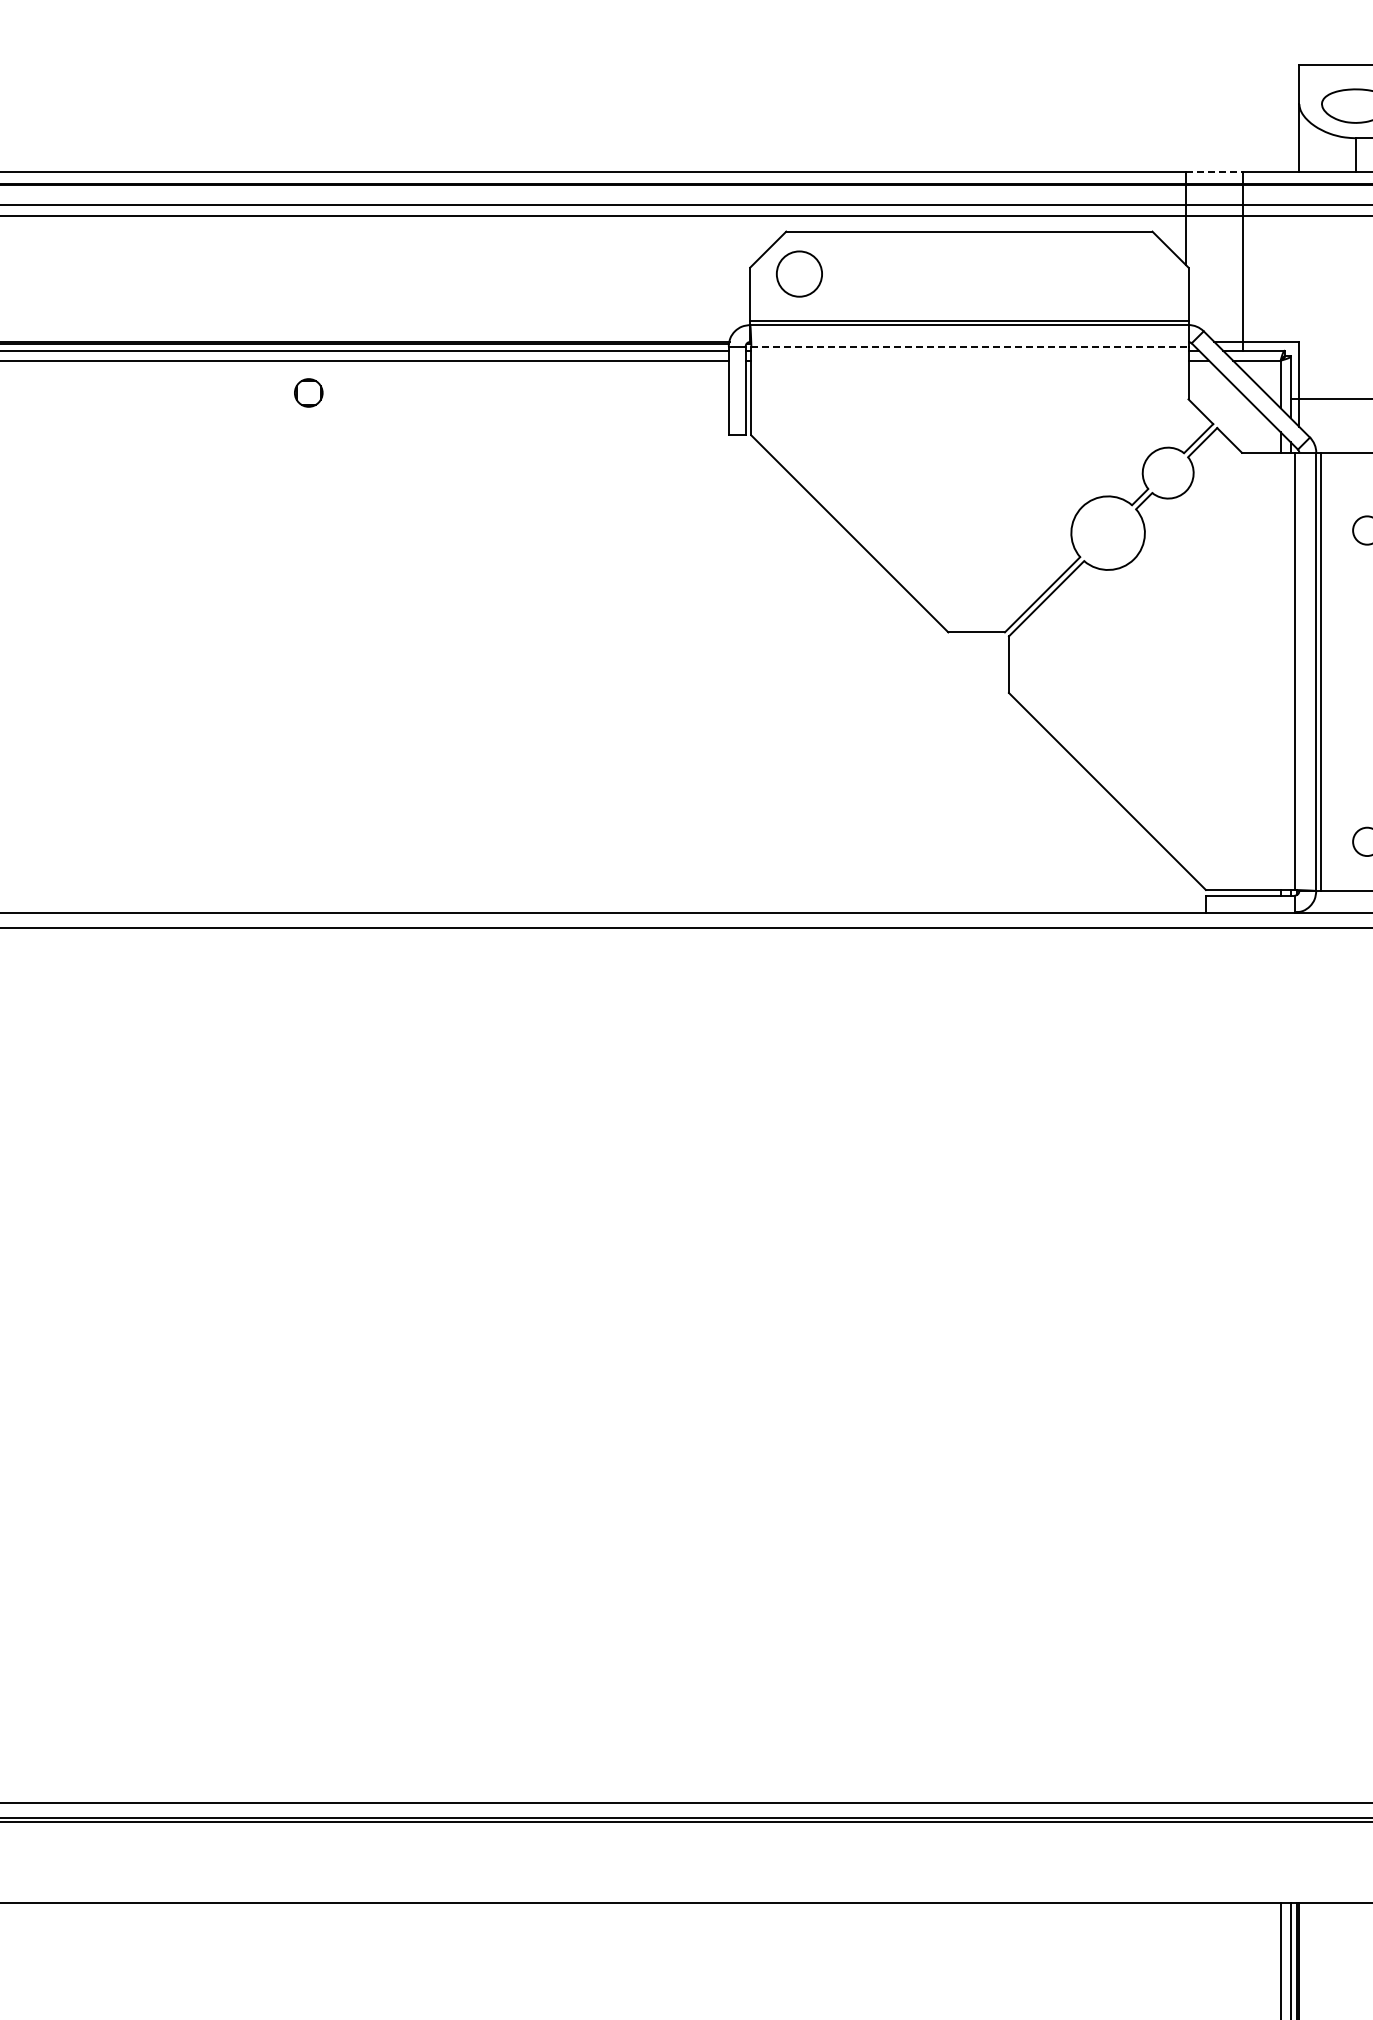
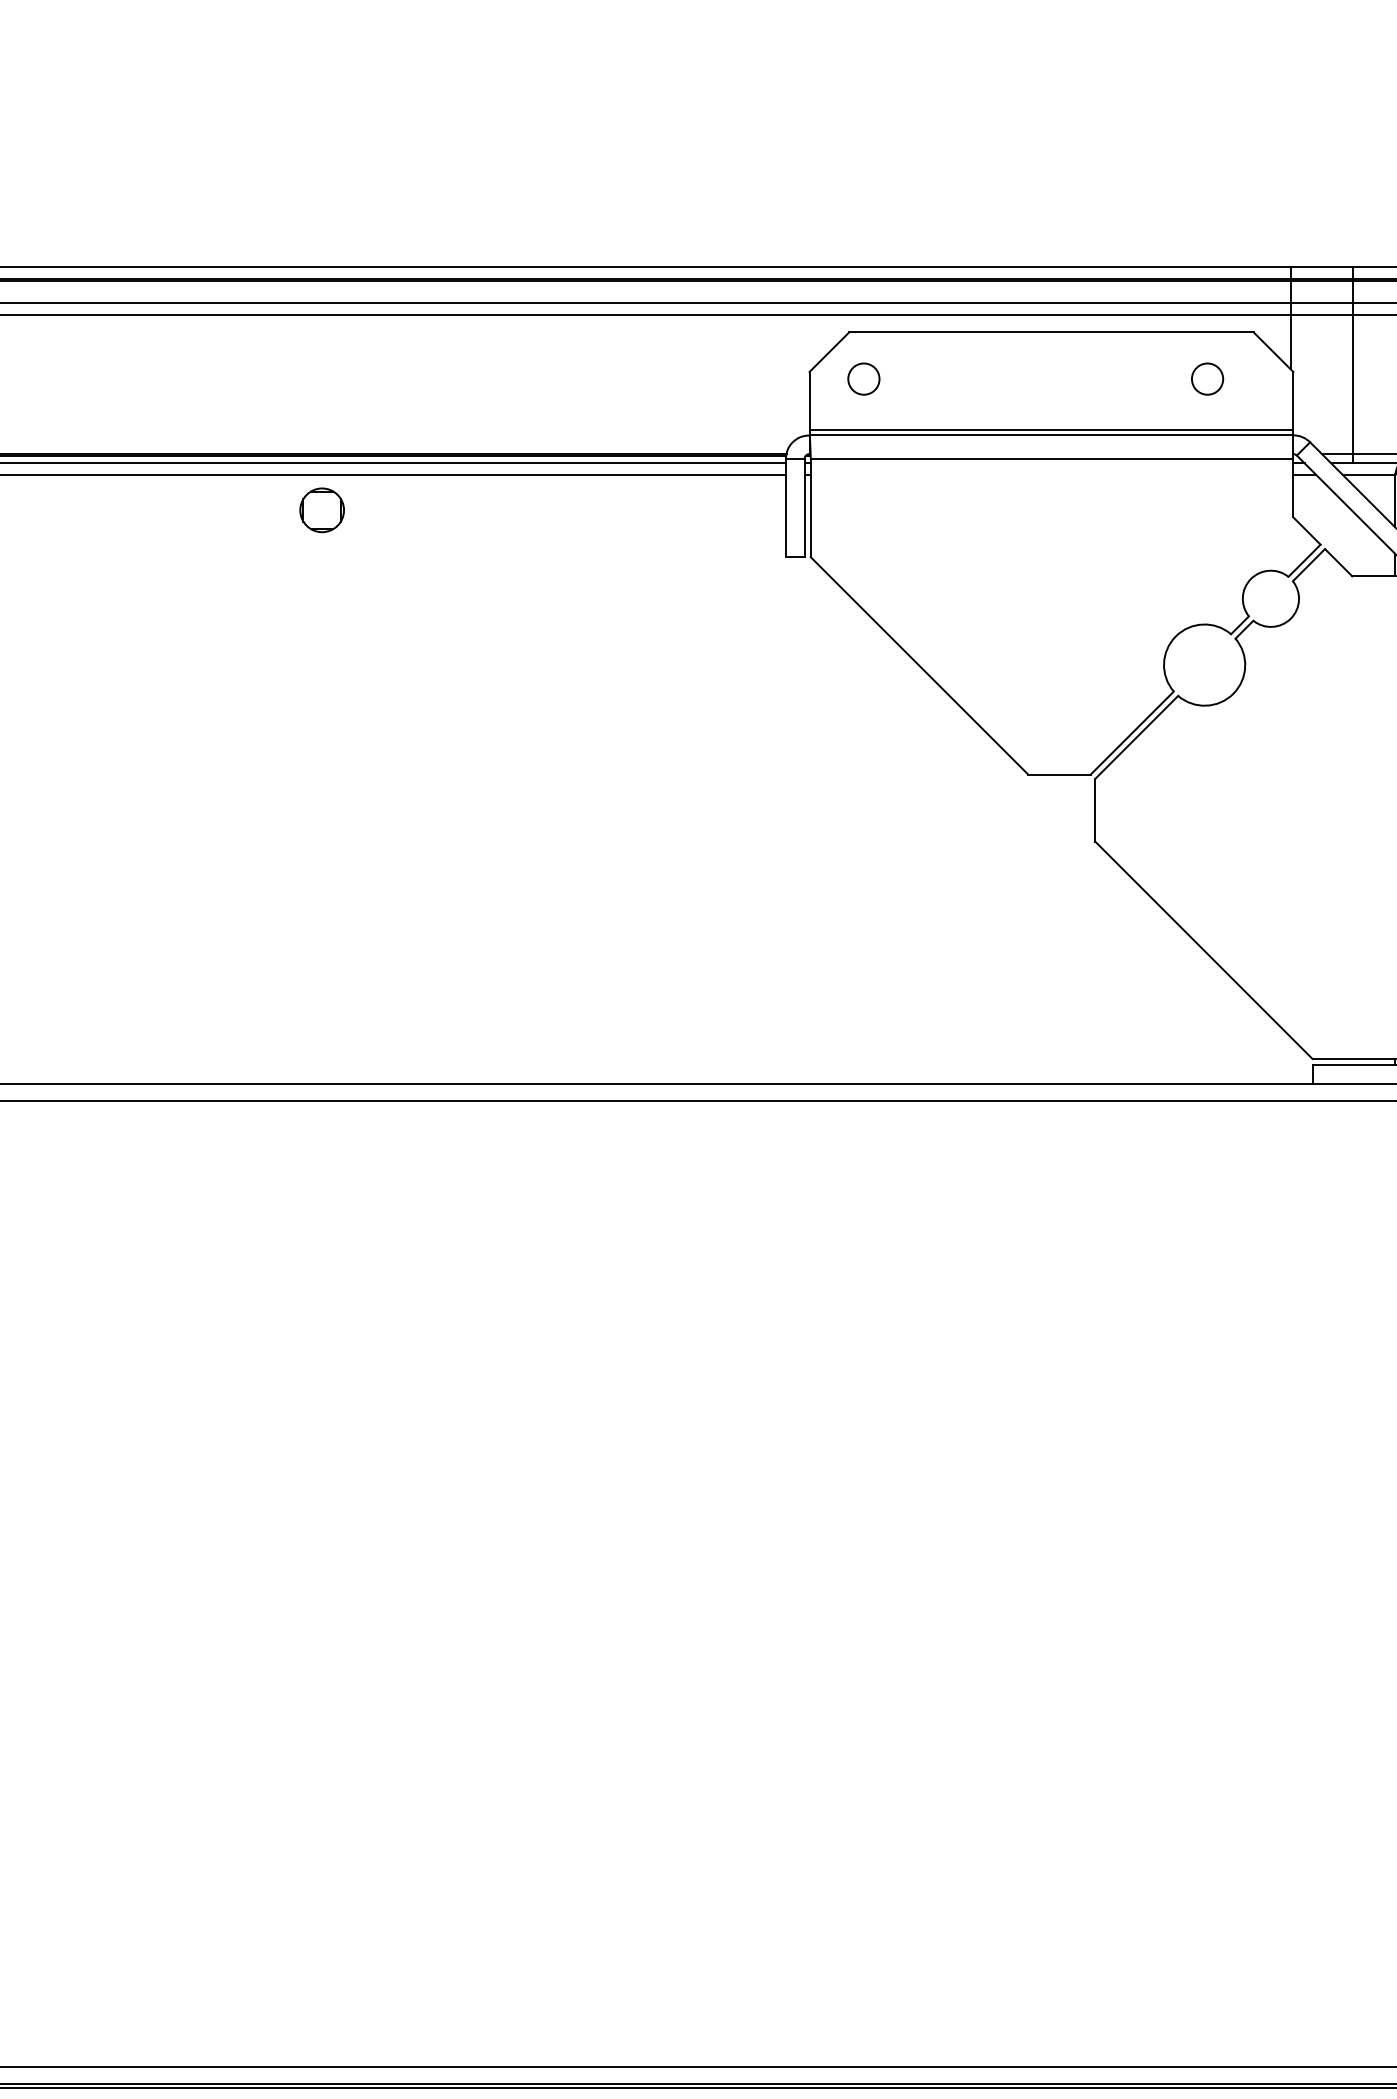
line: (1214, 172) -> (1322, 266), dashed -> solid
circle: (799, 273) -> (863, 378), size x0.62
circle: (1110, 274) -> (1207, 379), added
line: (969, 346) -> (1051, 459), dashed -> solid
part: (308, 392) -> (321, 509), size x1.43

